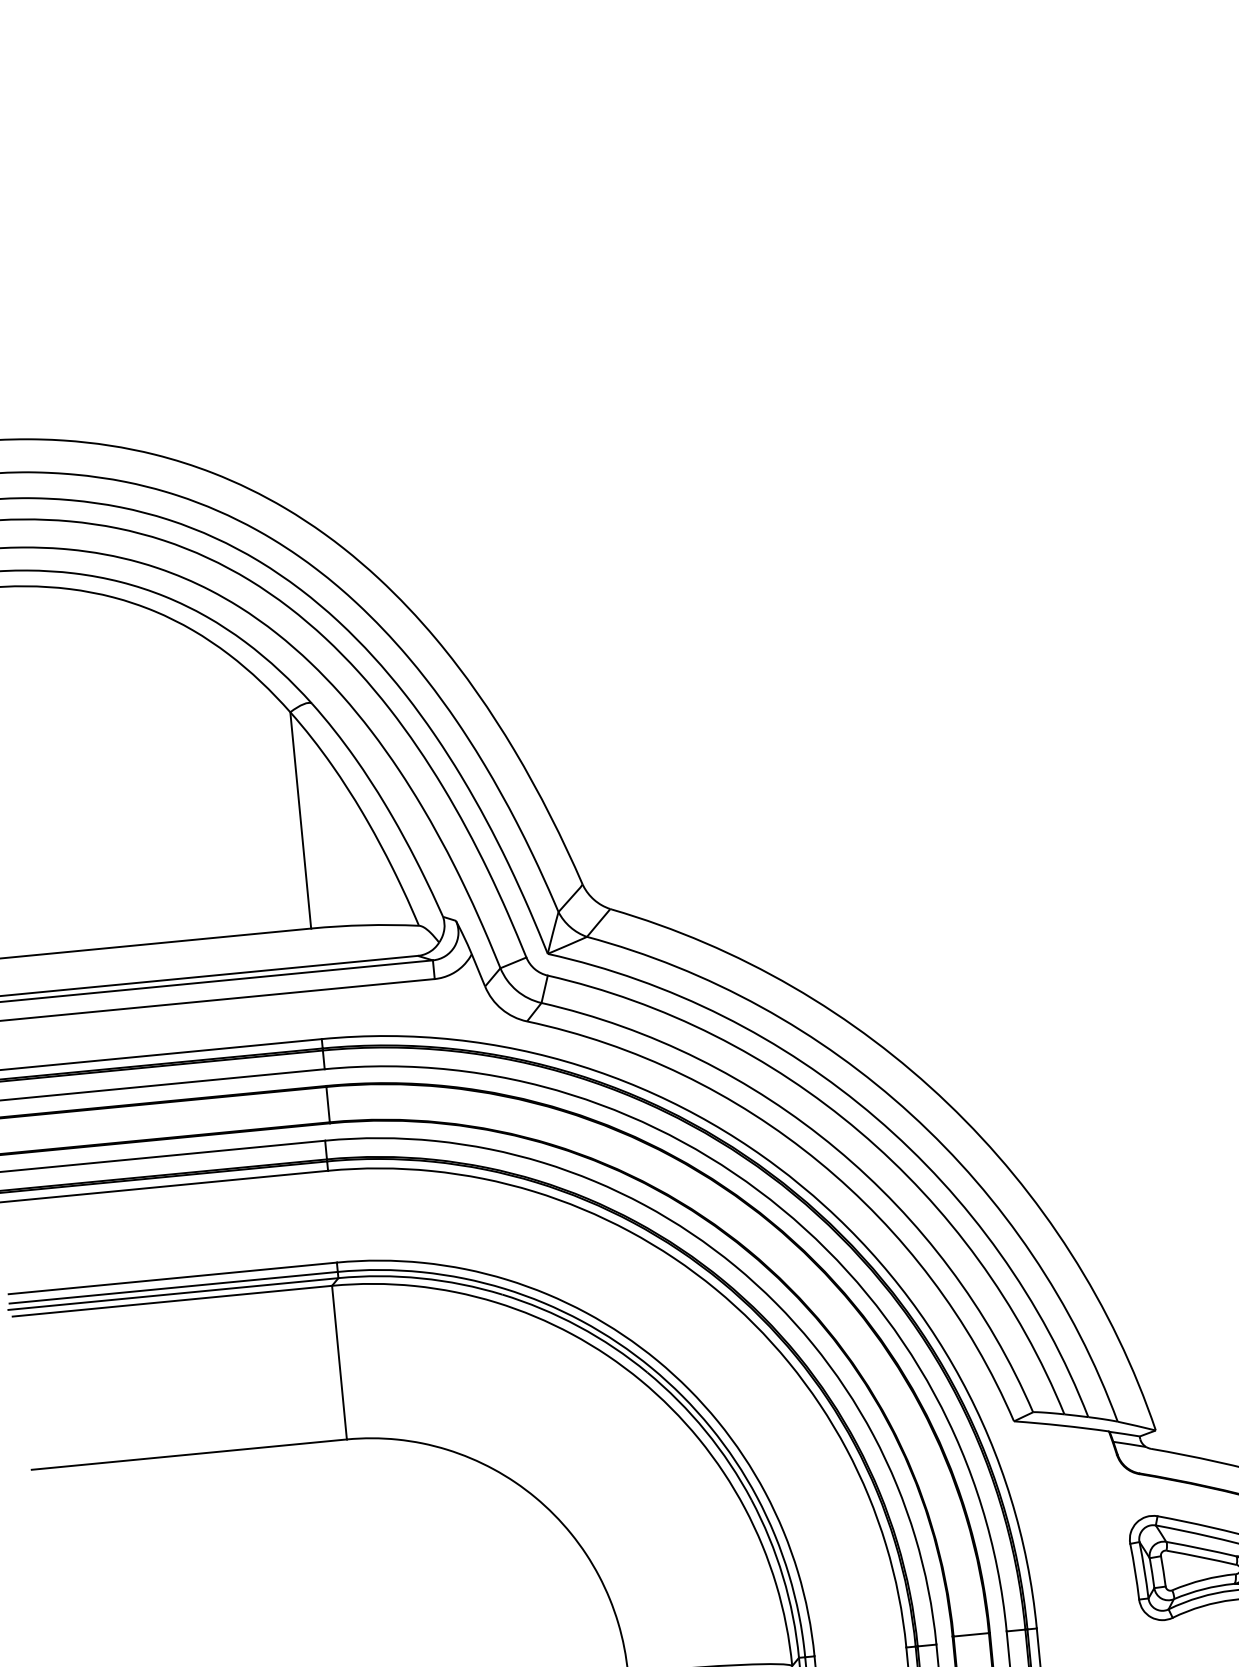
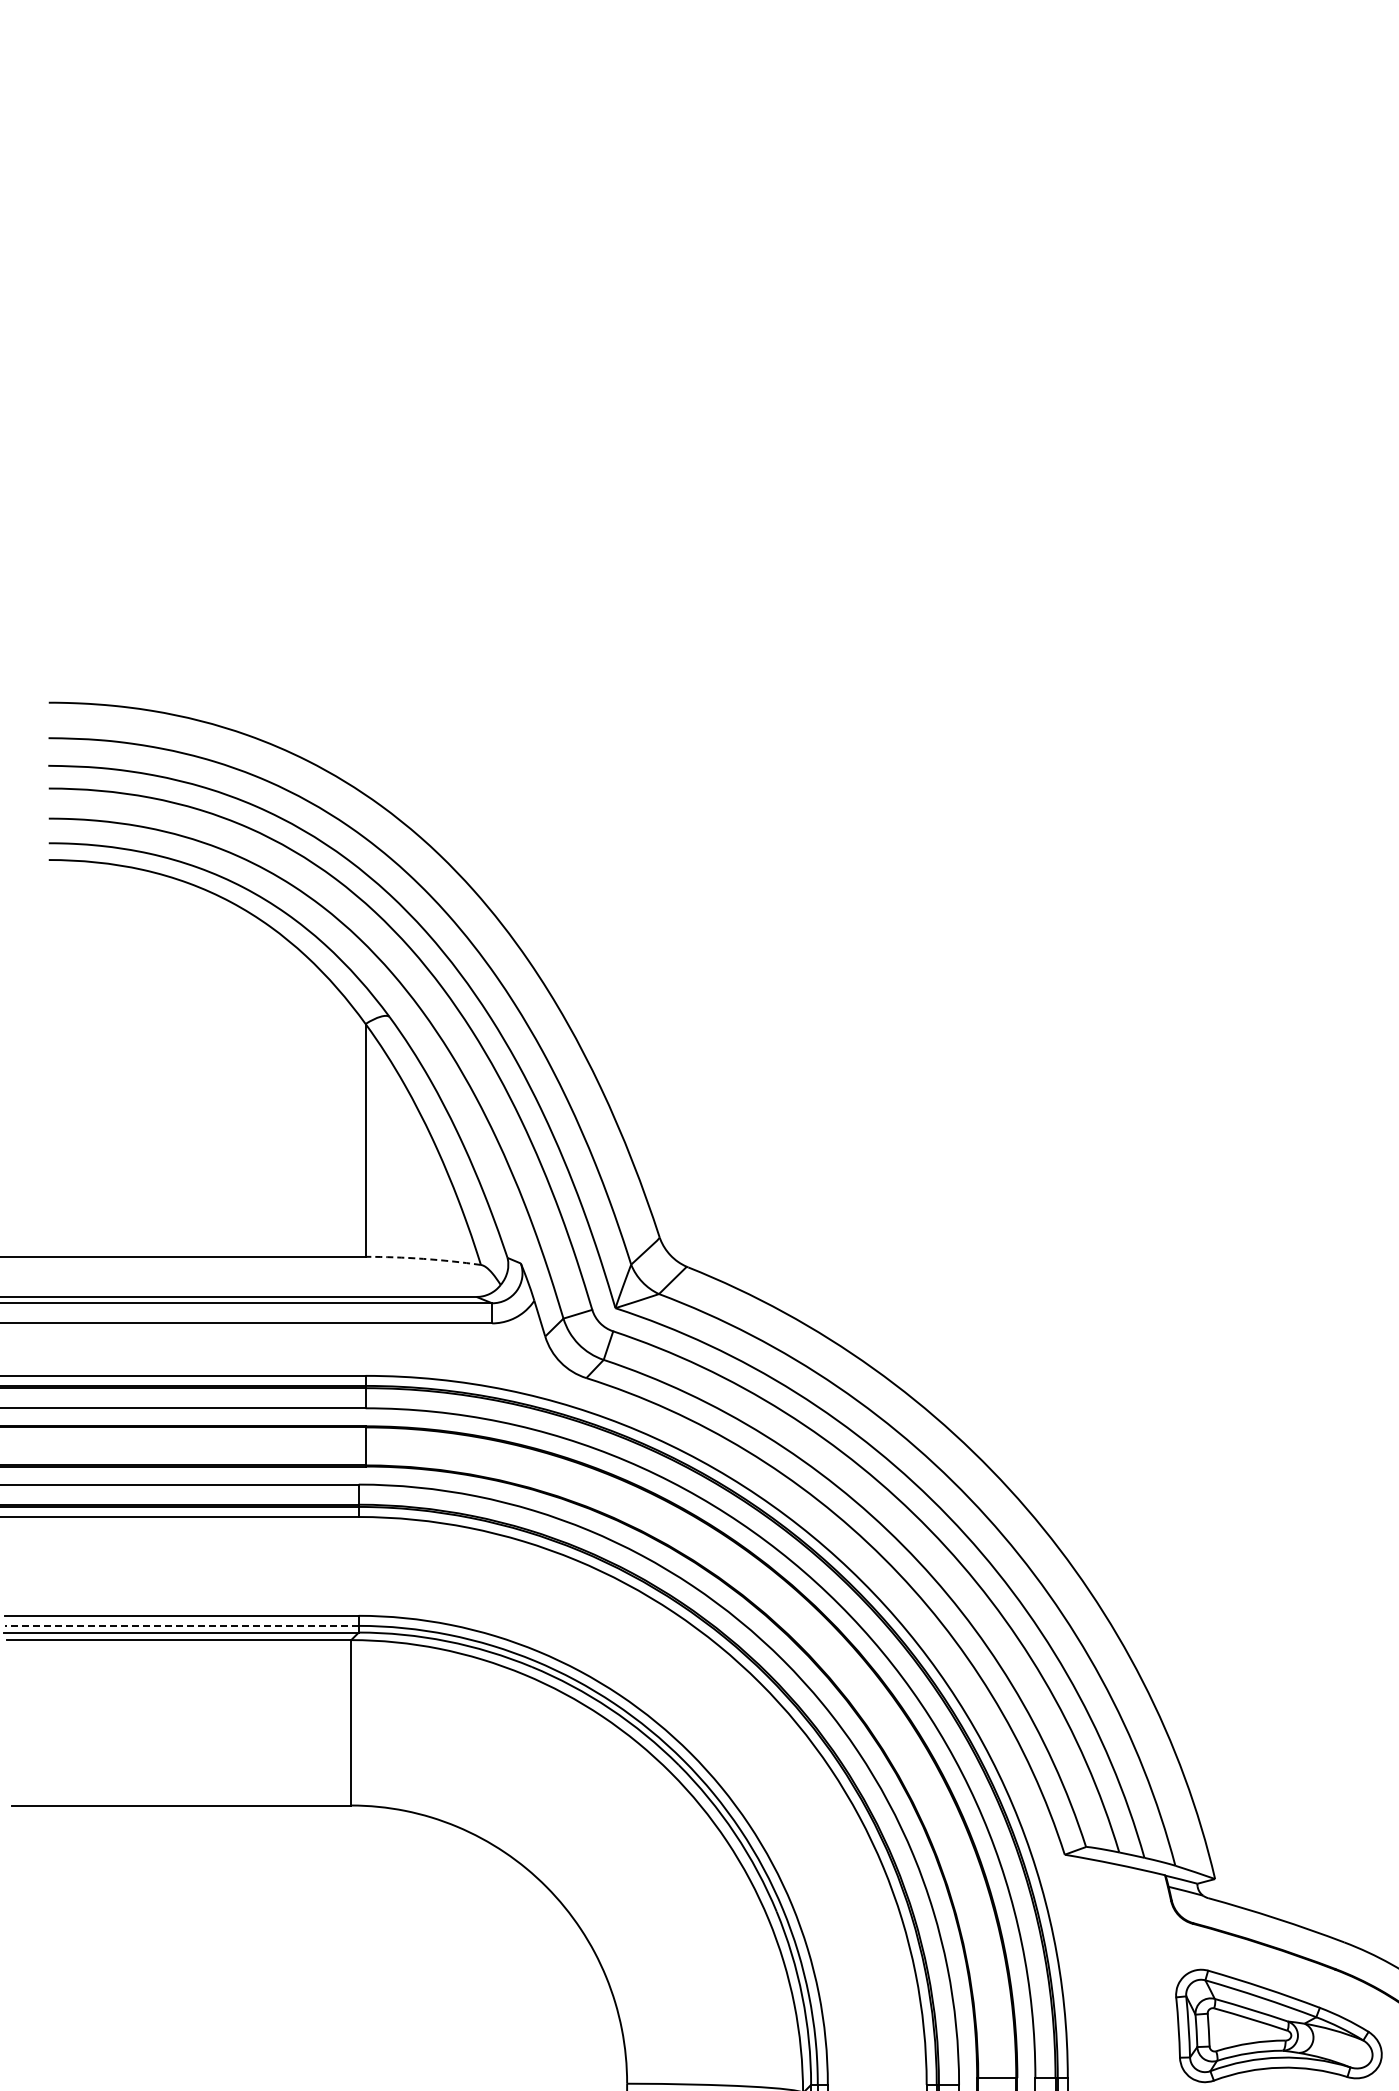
arc: (365, 924) -> (423, 1258), solid -> dashed
line: (174, 1287) -> (182, 1625), solid -> dashed

